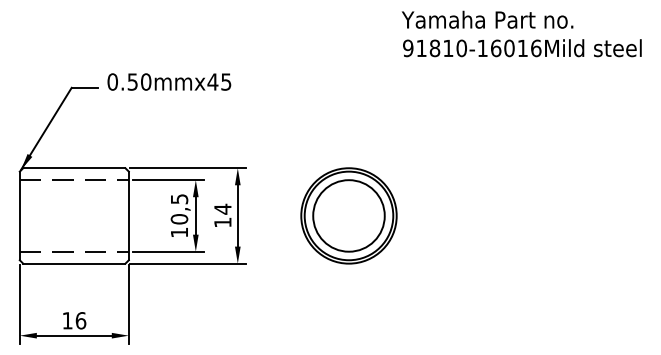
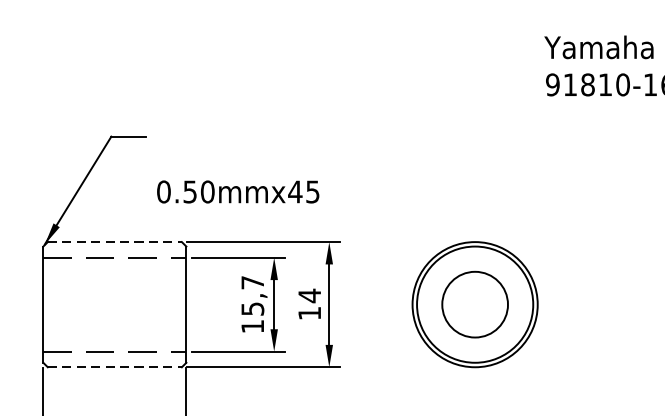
text: (169, 81) -> (238, 191), moved
line: (74, 168) -> (115, 242), solid -> dashed
text: (179, 209) -> (252, 296), 10,5 -> 15,7
circle: (348, 215) -> (474, 304), size x0.7
line: (74, 263) -> (115, 367), solid -> dashed

